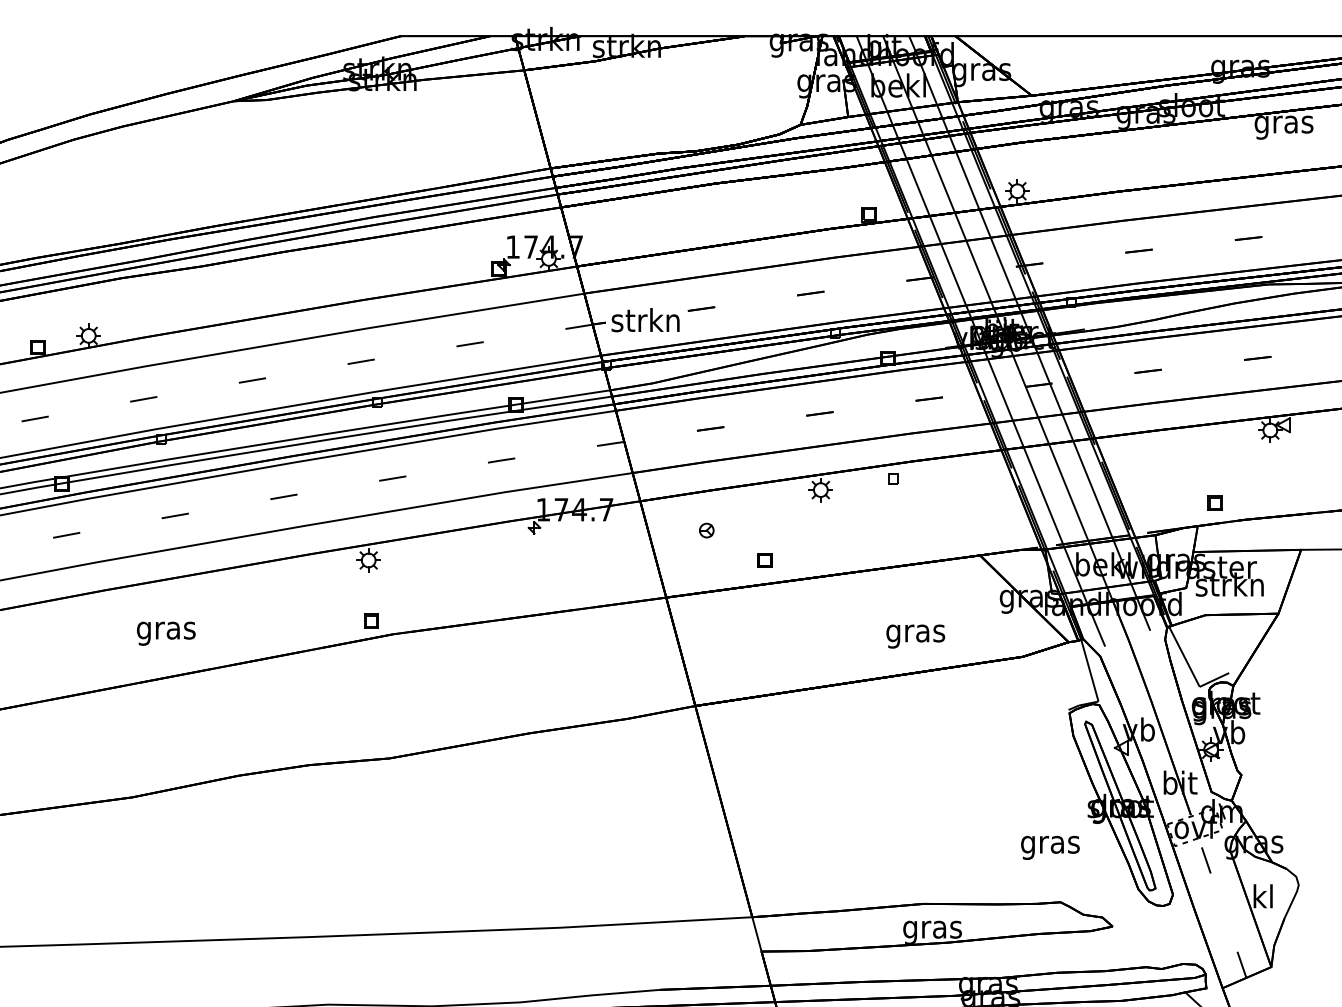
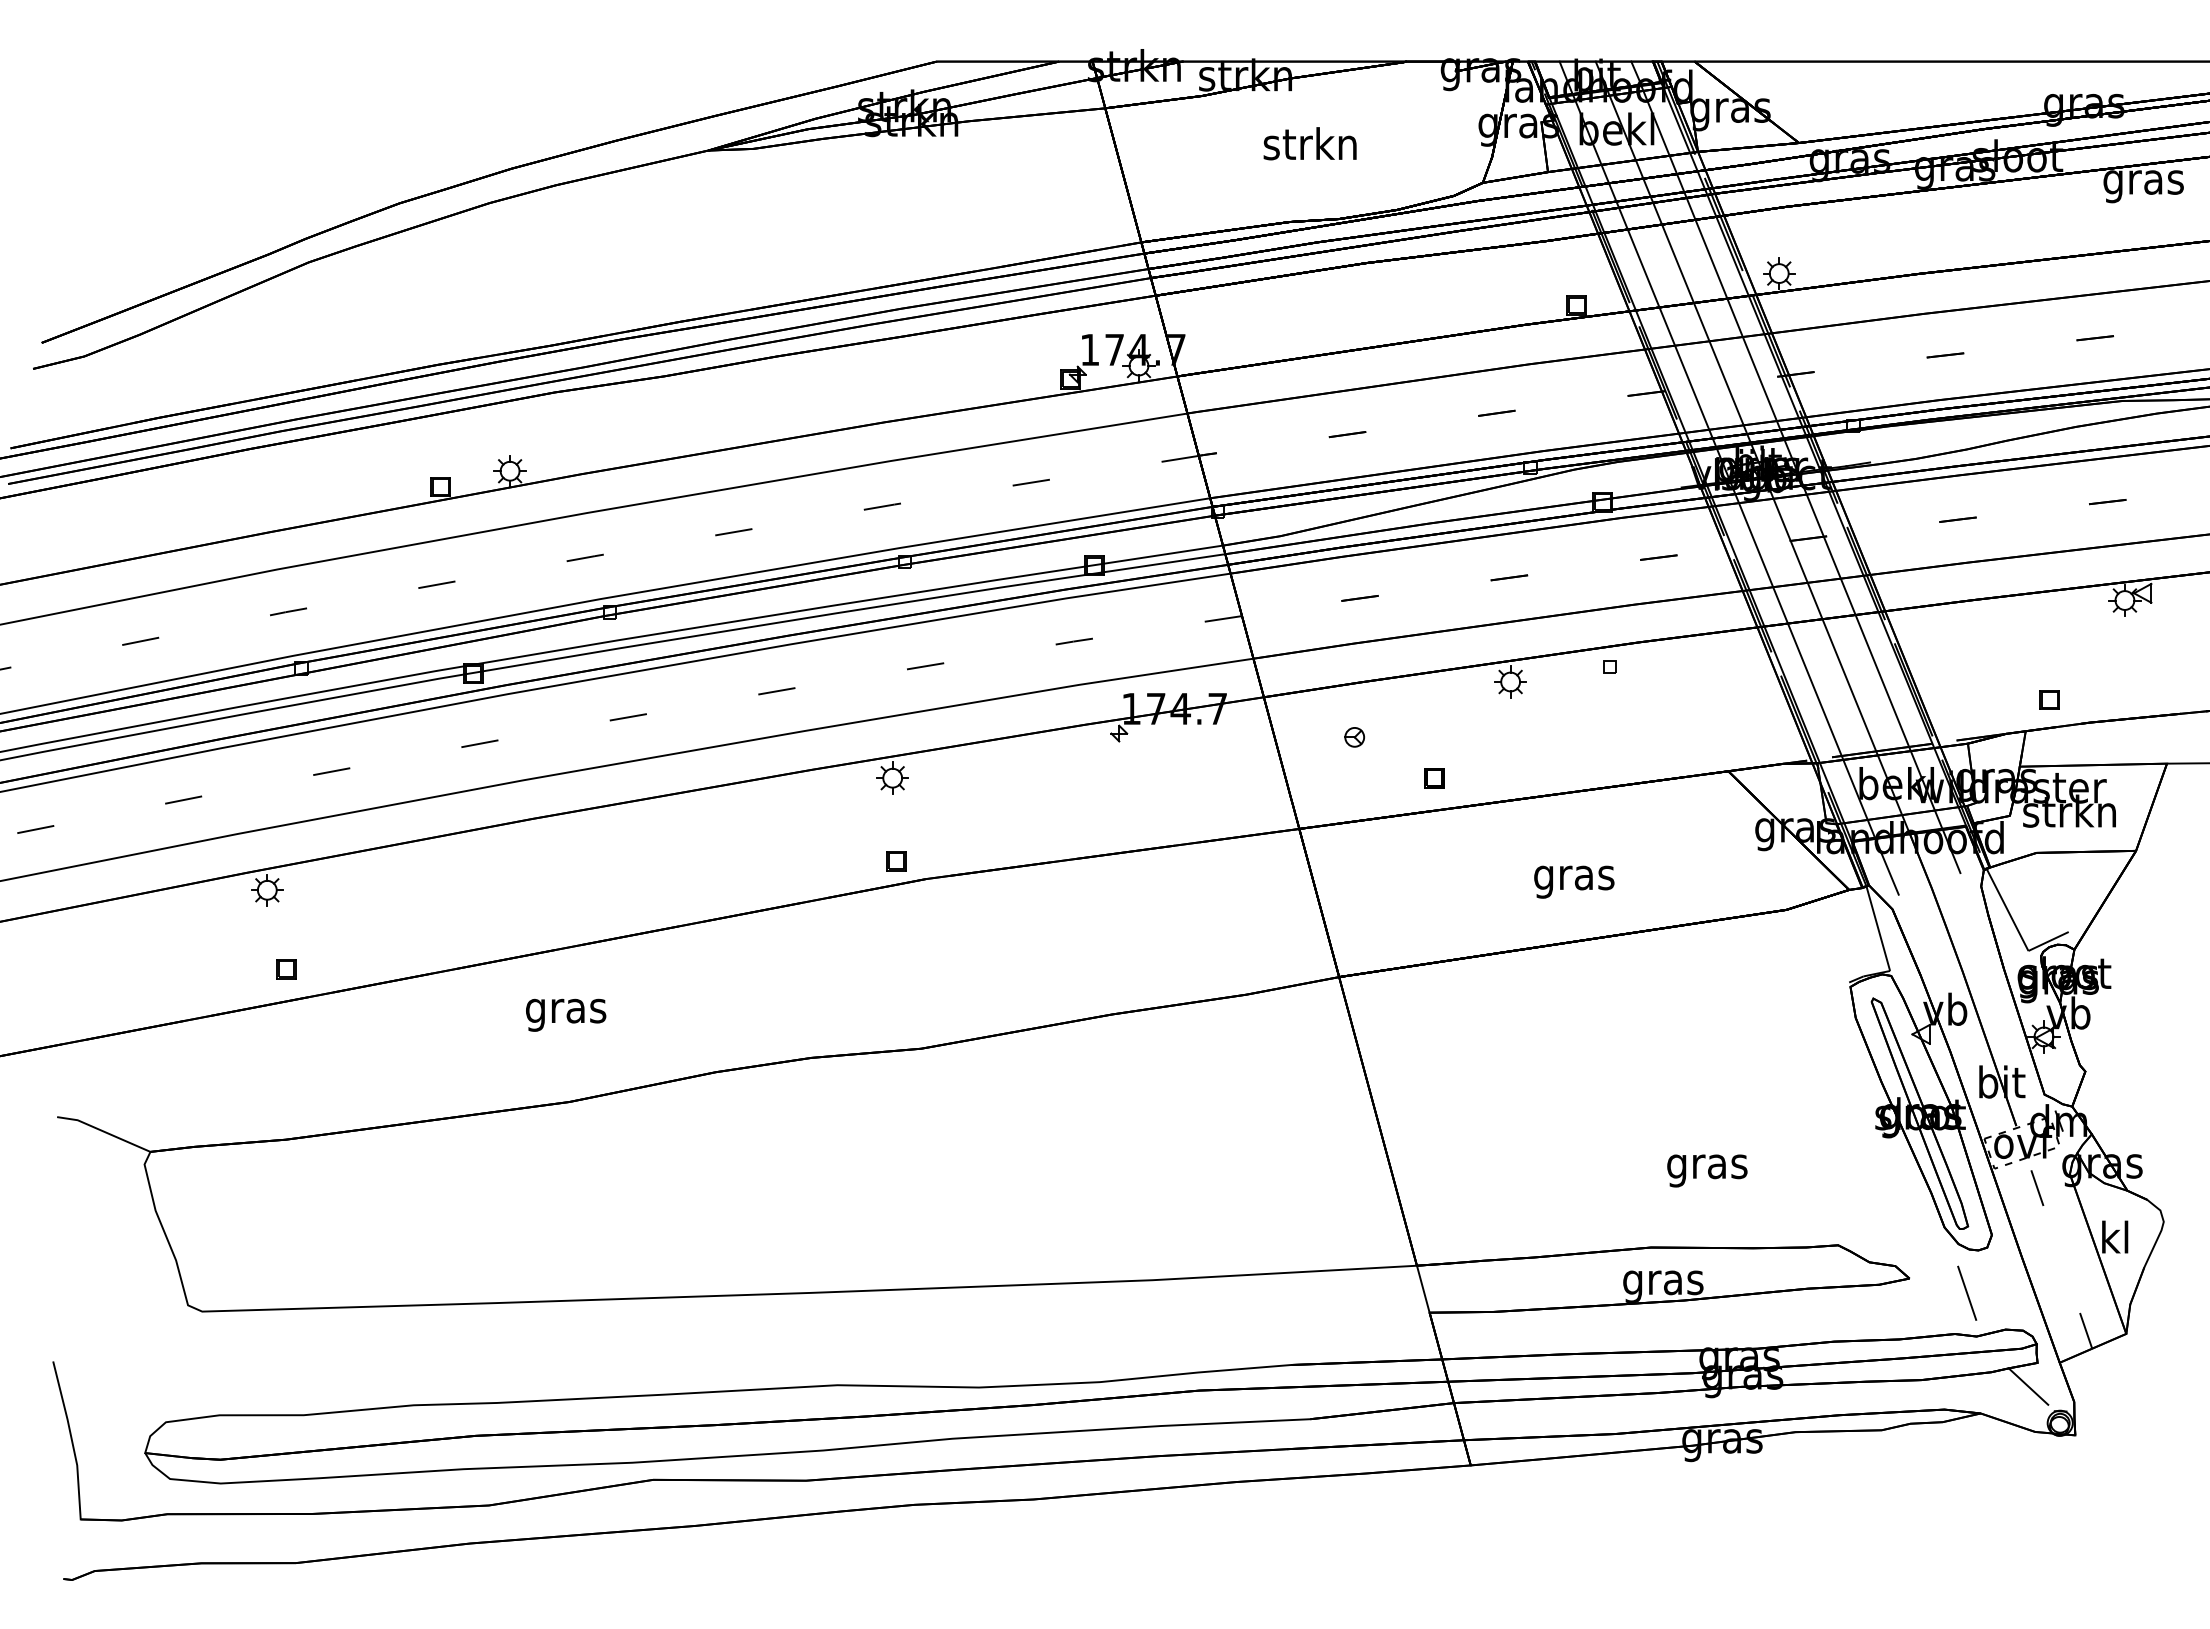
text: (645, 319) -> (1309, 143), moved
text: (166, 633) -> (566, 1014), moved
text: (915, 636) -> (1574, 881), moved
text: (1050, 847) -> (1707, 1170), moved
line: (1155, 936) -> (1967, 1292), added

